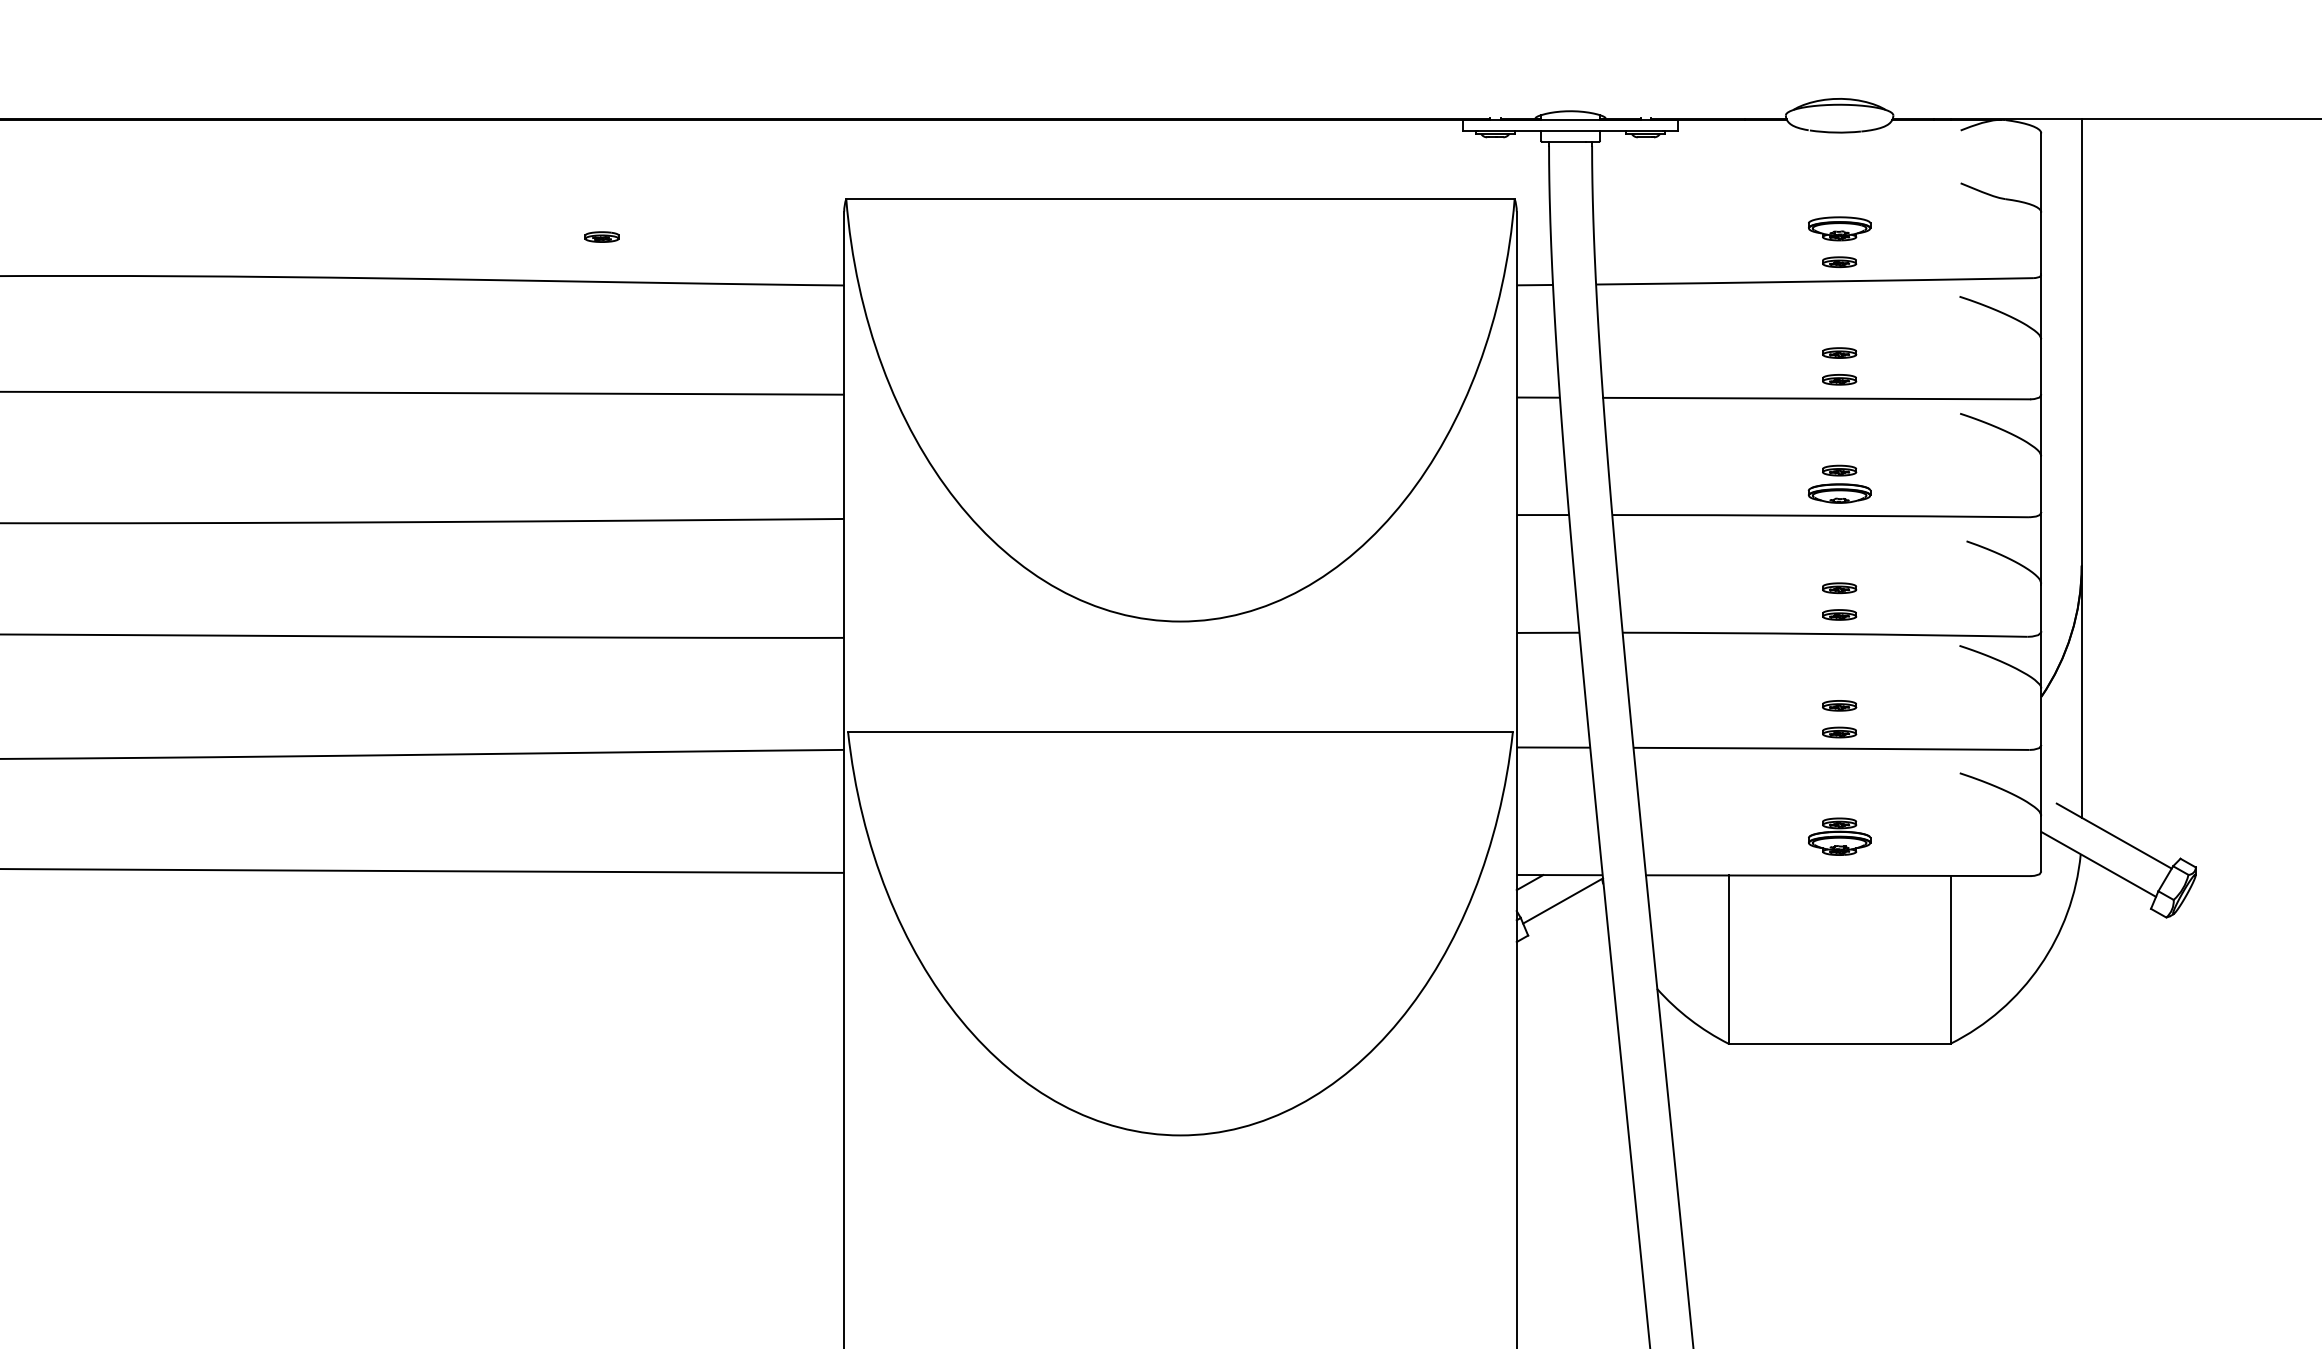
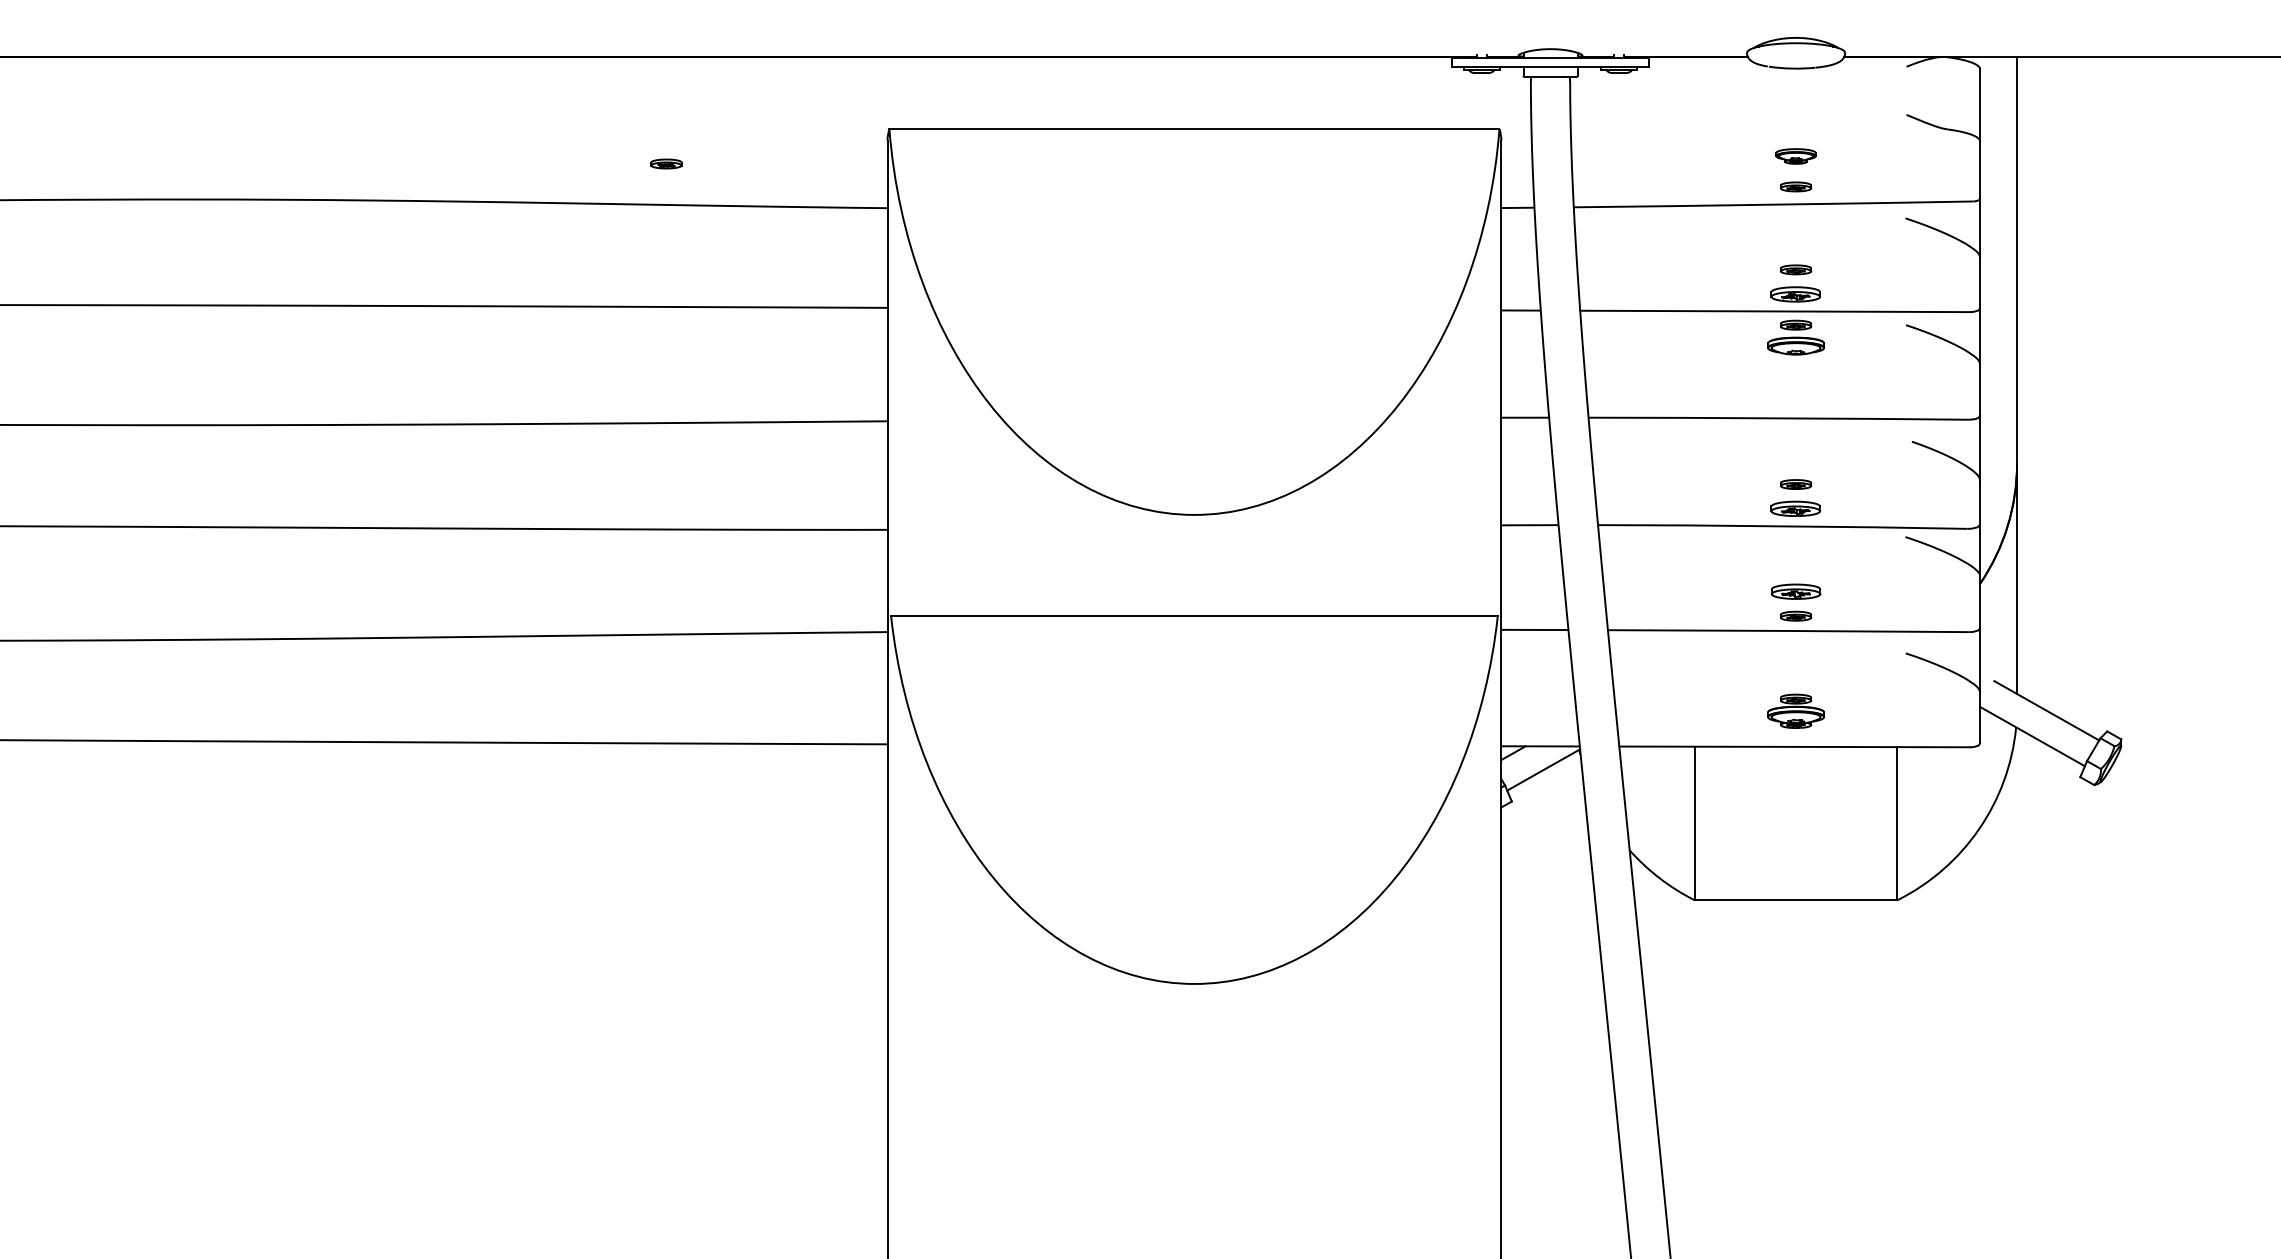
part: (1838, 228) -> (1795, 156), size x0.7
part: (1840, 378) -> (1796, 293), size x1.6
part: (1840, 484) -> (1796, 337), moved
part: (1840, 614) -> (1796, 508), size x1.6
part: (1838, 705) -> (1795, 591), size x1.6

